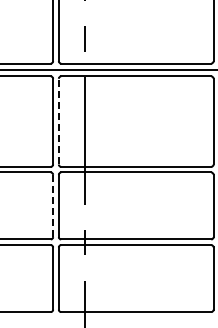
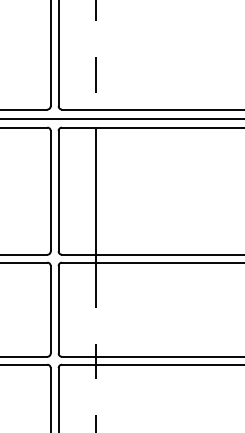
line: (58, 121) -> (58, 190), dashed -> solid
line: (53, 206) -> (51, 310), dashed -> solid

